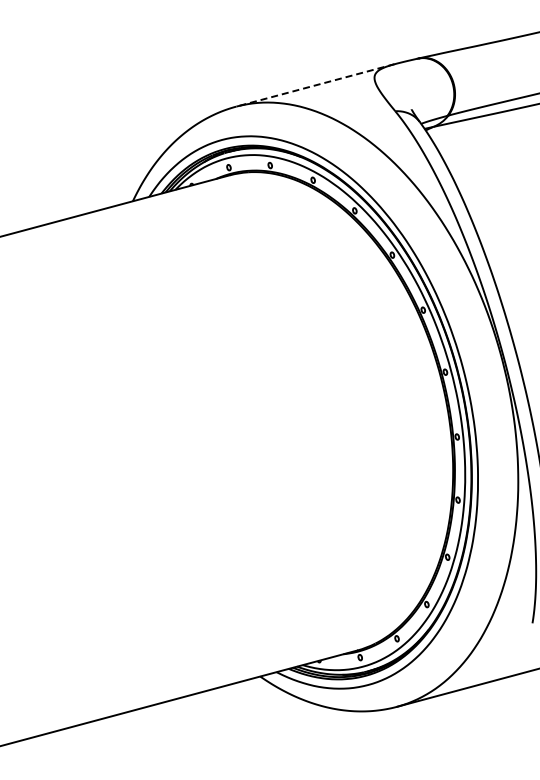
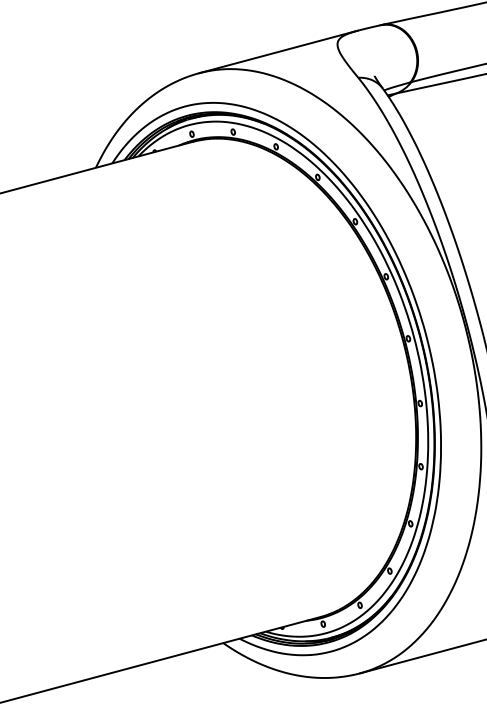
line: (315, 85) -> (278, 52), dashed -> solid

